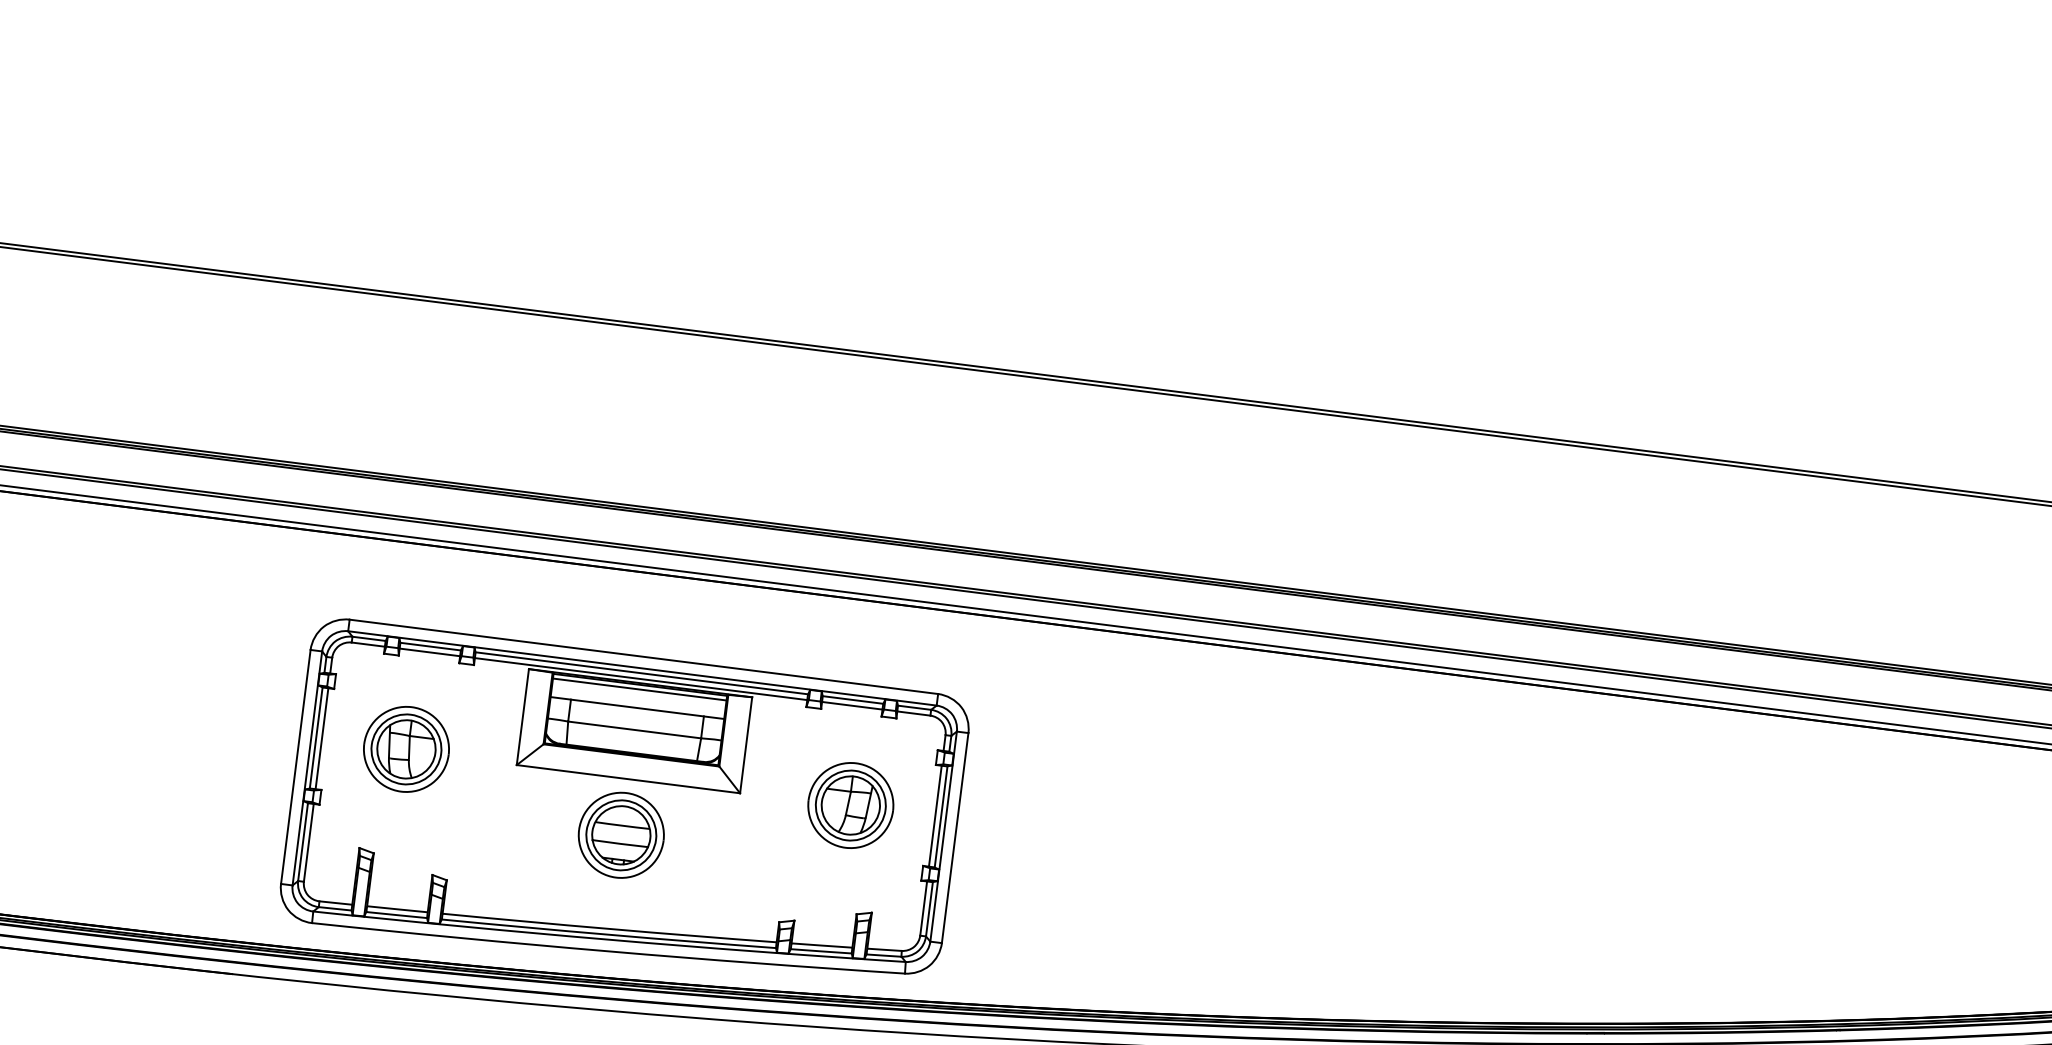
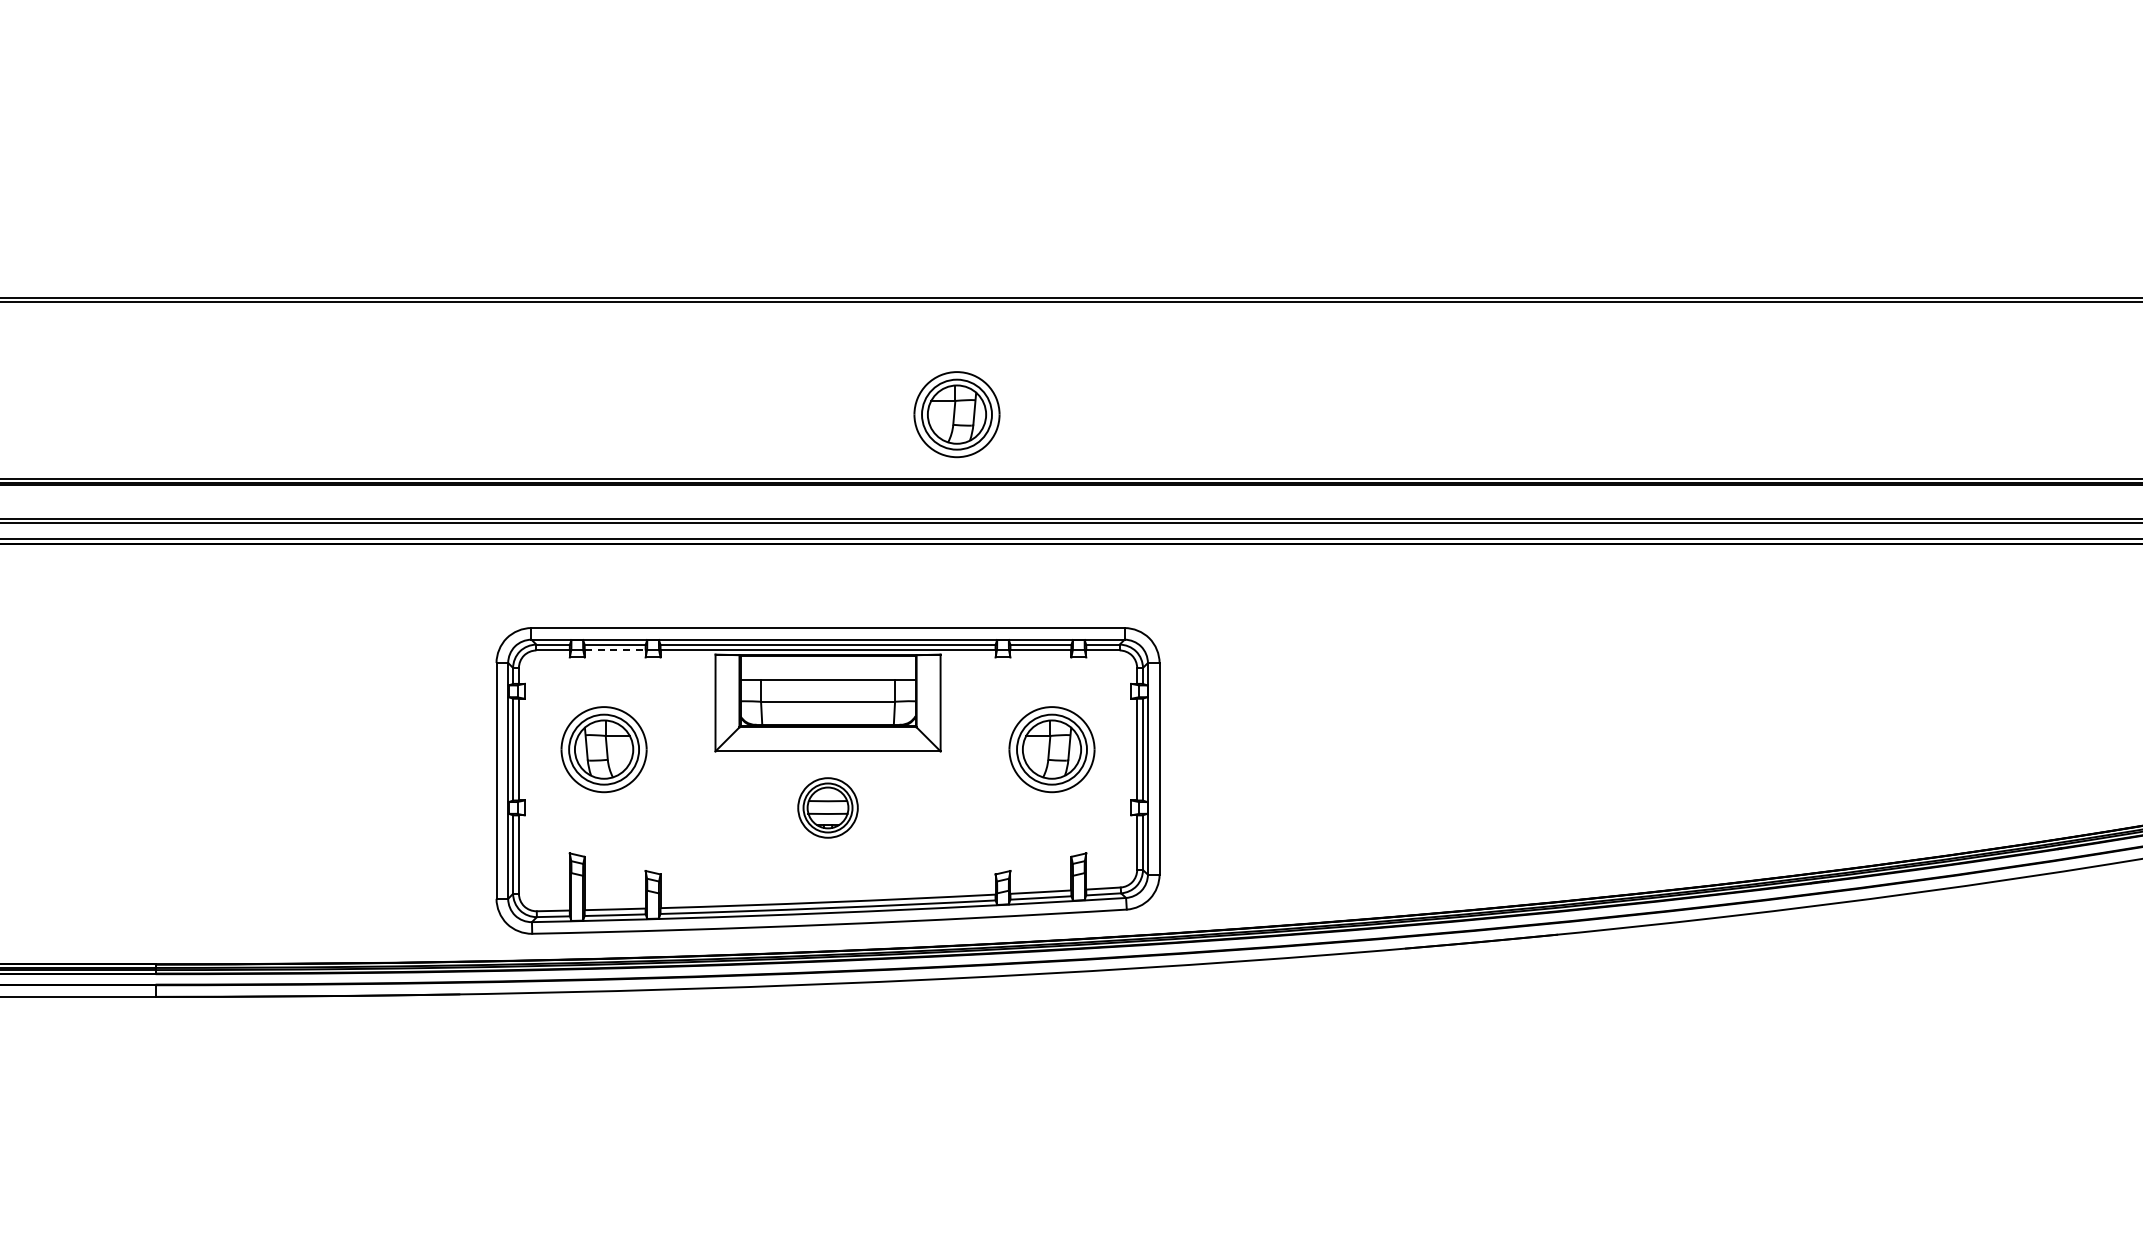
part: (798, 461) -> (956, 414), added
line: (430, 652) -> (615, 650), solid -> dashed
line: (639, 688) -> (827, 660), removed
part: (620, 834) -> (827, 807), size x0.7

